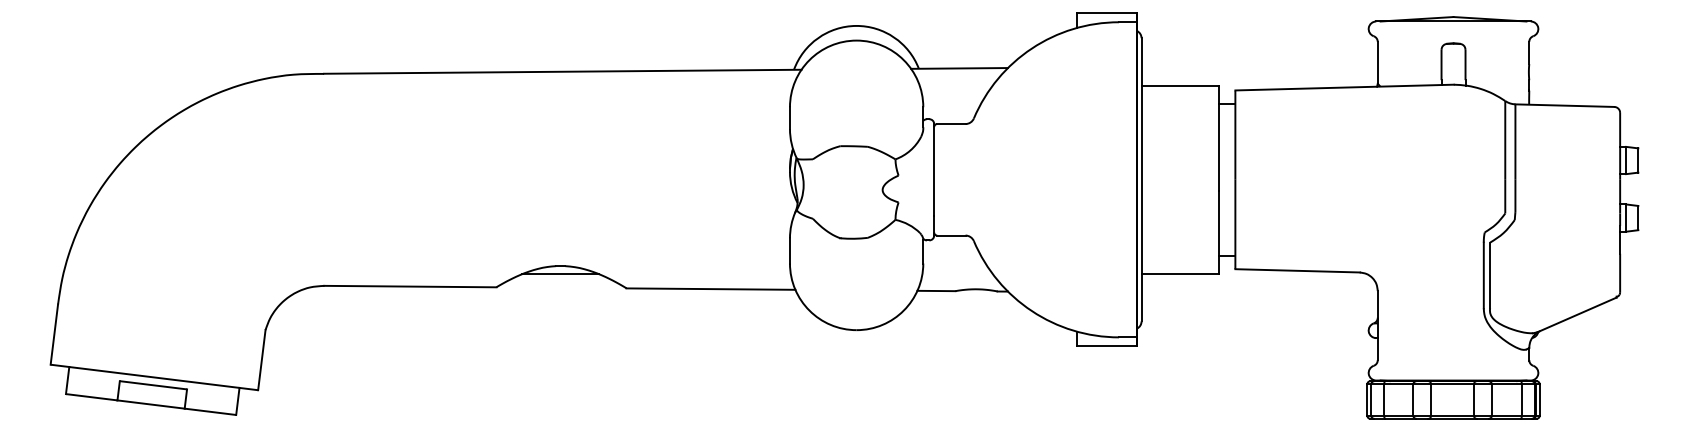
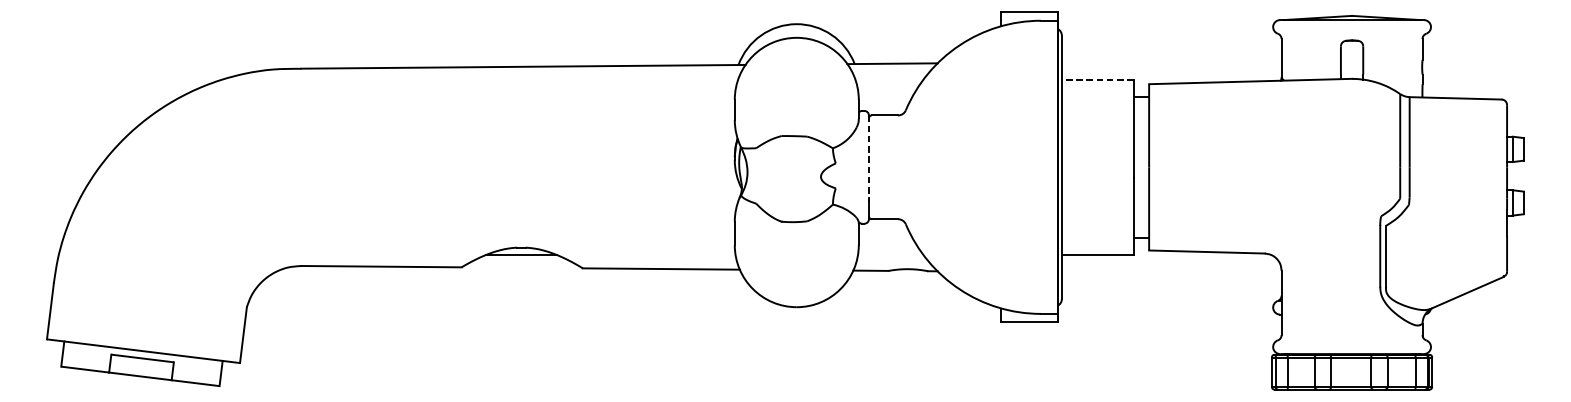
line: (1180, 85) -> (1098, 79), solid -> dashed
line: (934, 169) -> (869, 157), solid -> dashed

